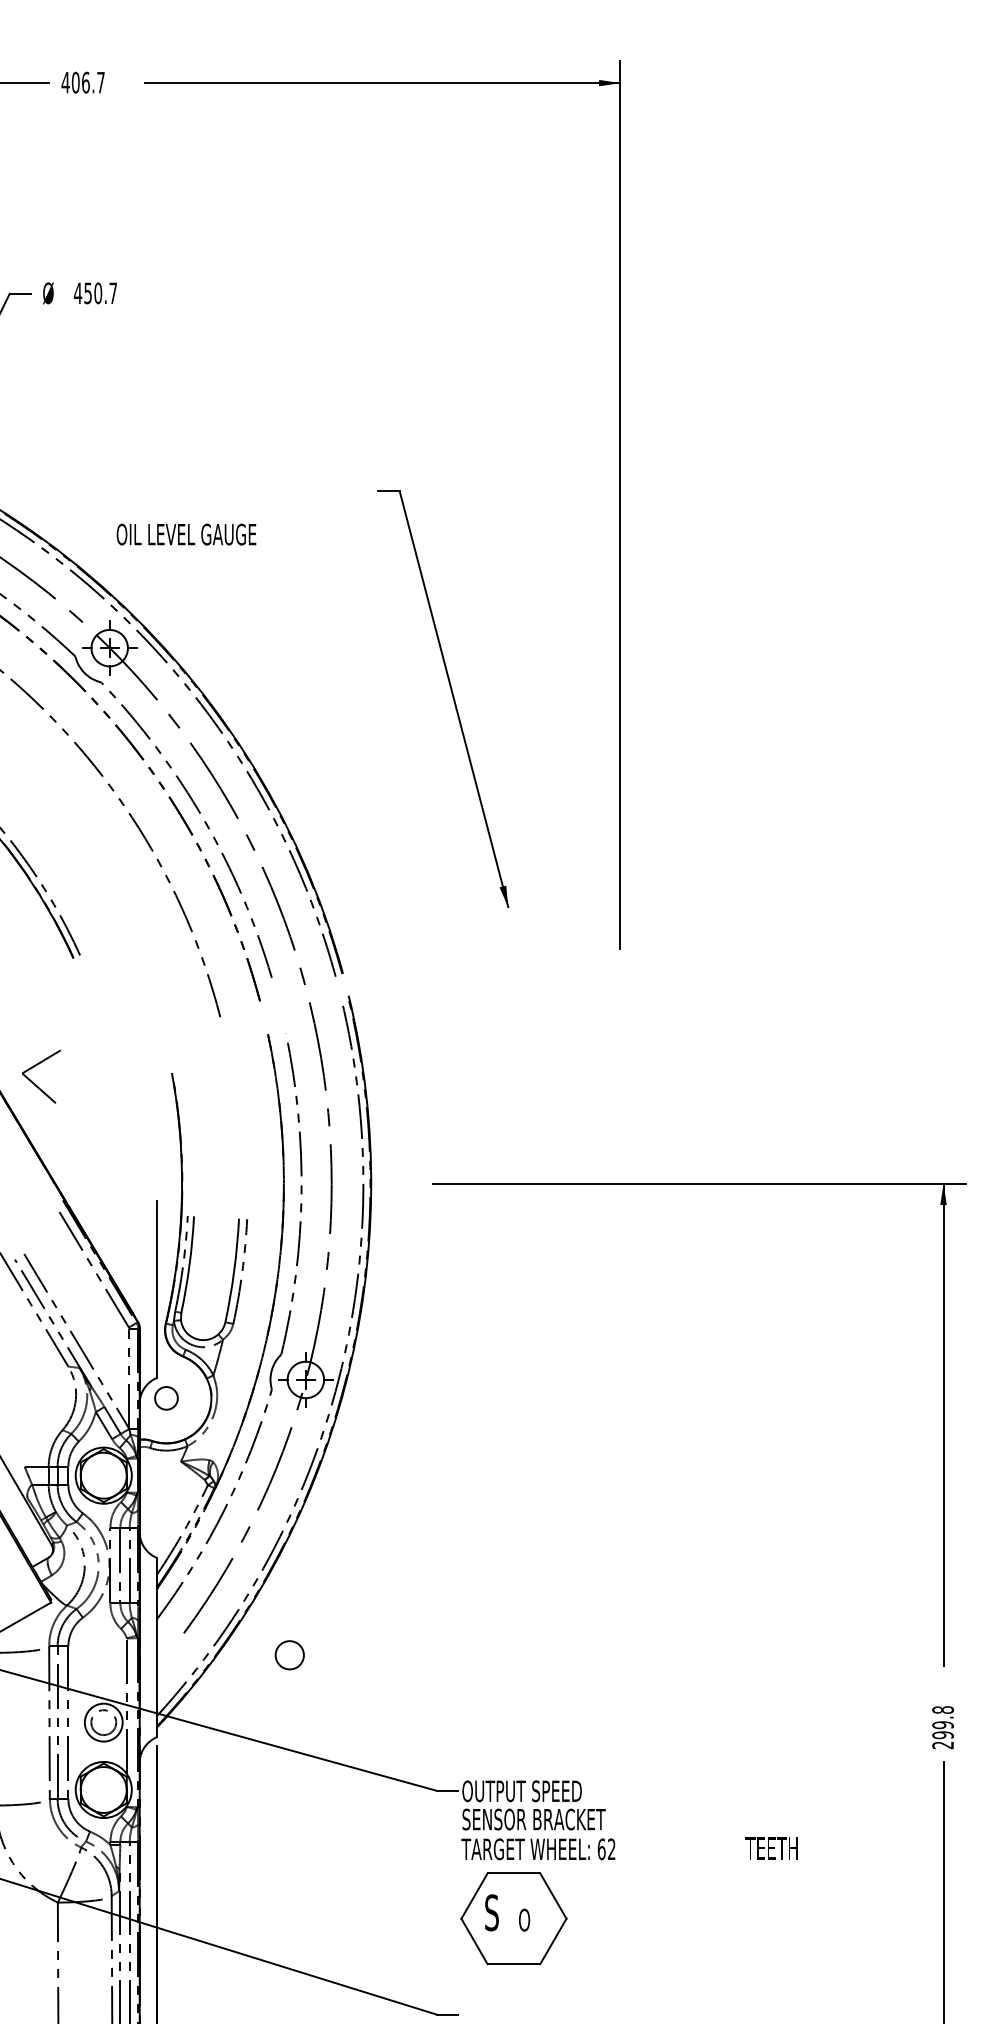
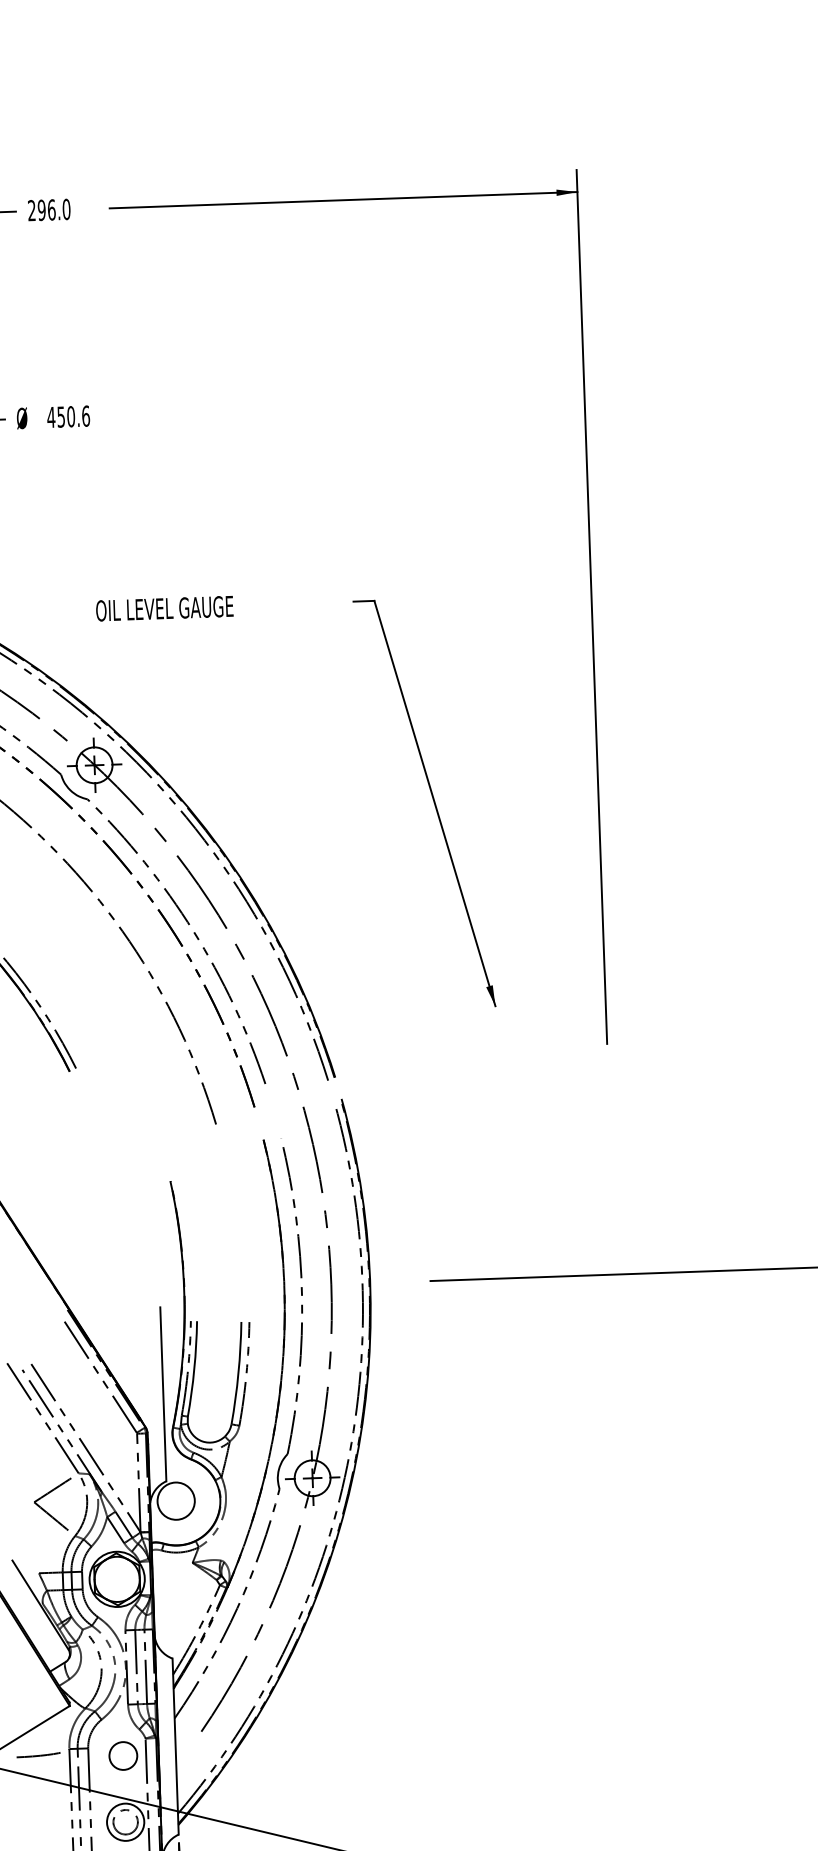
text: (82, 82) -> (48, 209), 406.7 -> 296.0
text: (113, 293) -> (86, 416), 450.7 -> 450.6
text: (186, 534) -> (164, 608), moved
part: (35, 1083) -> (47, 1511), moved
circle: (166, 1398) -> (176, 1501), size x1.67
circle: (289, 1655) -> (123, 1756), moved

